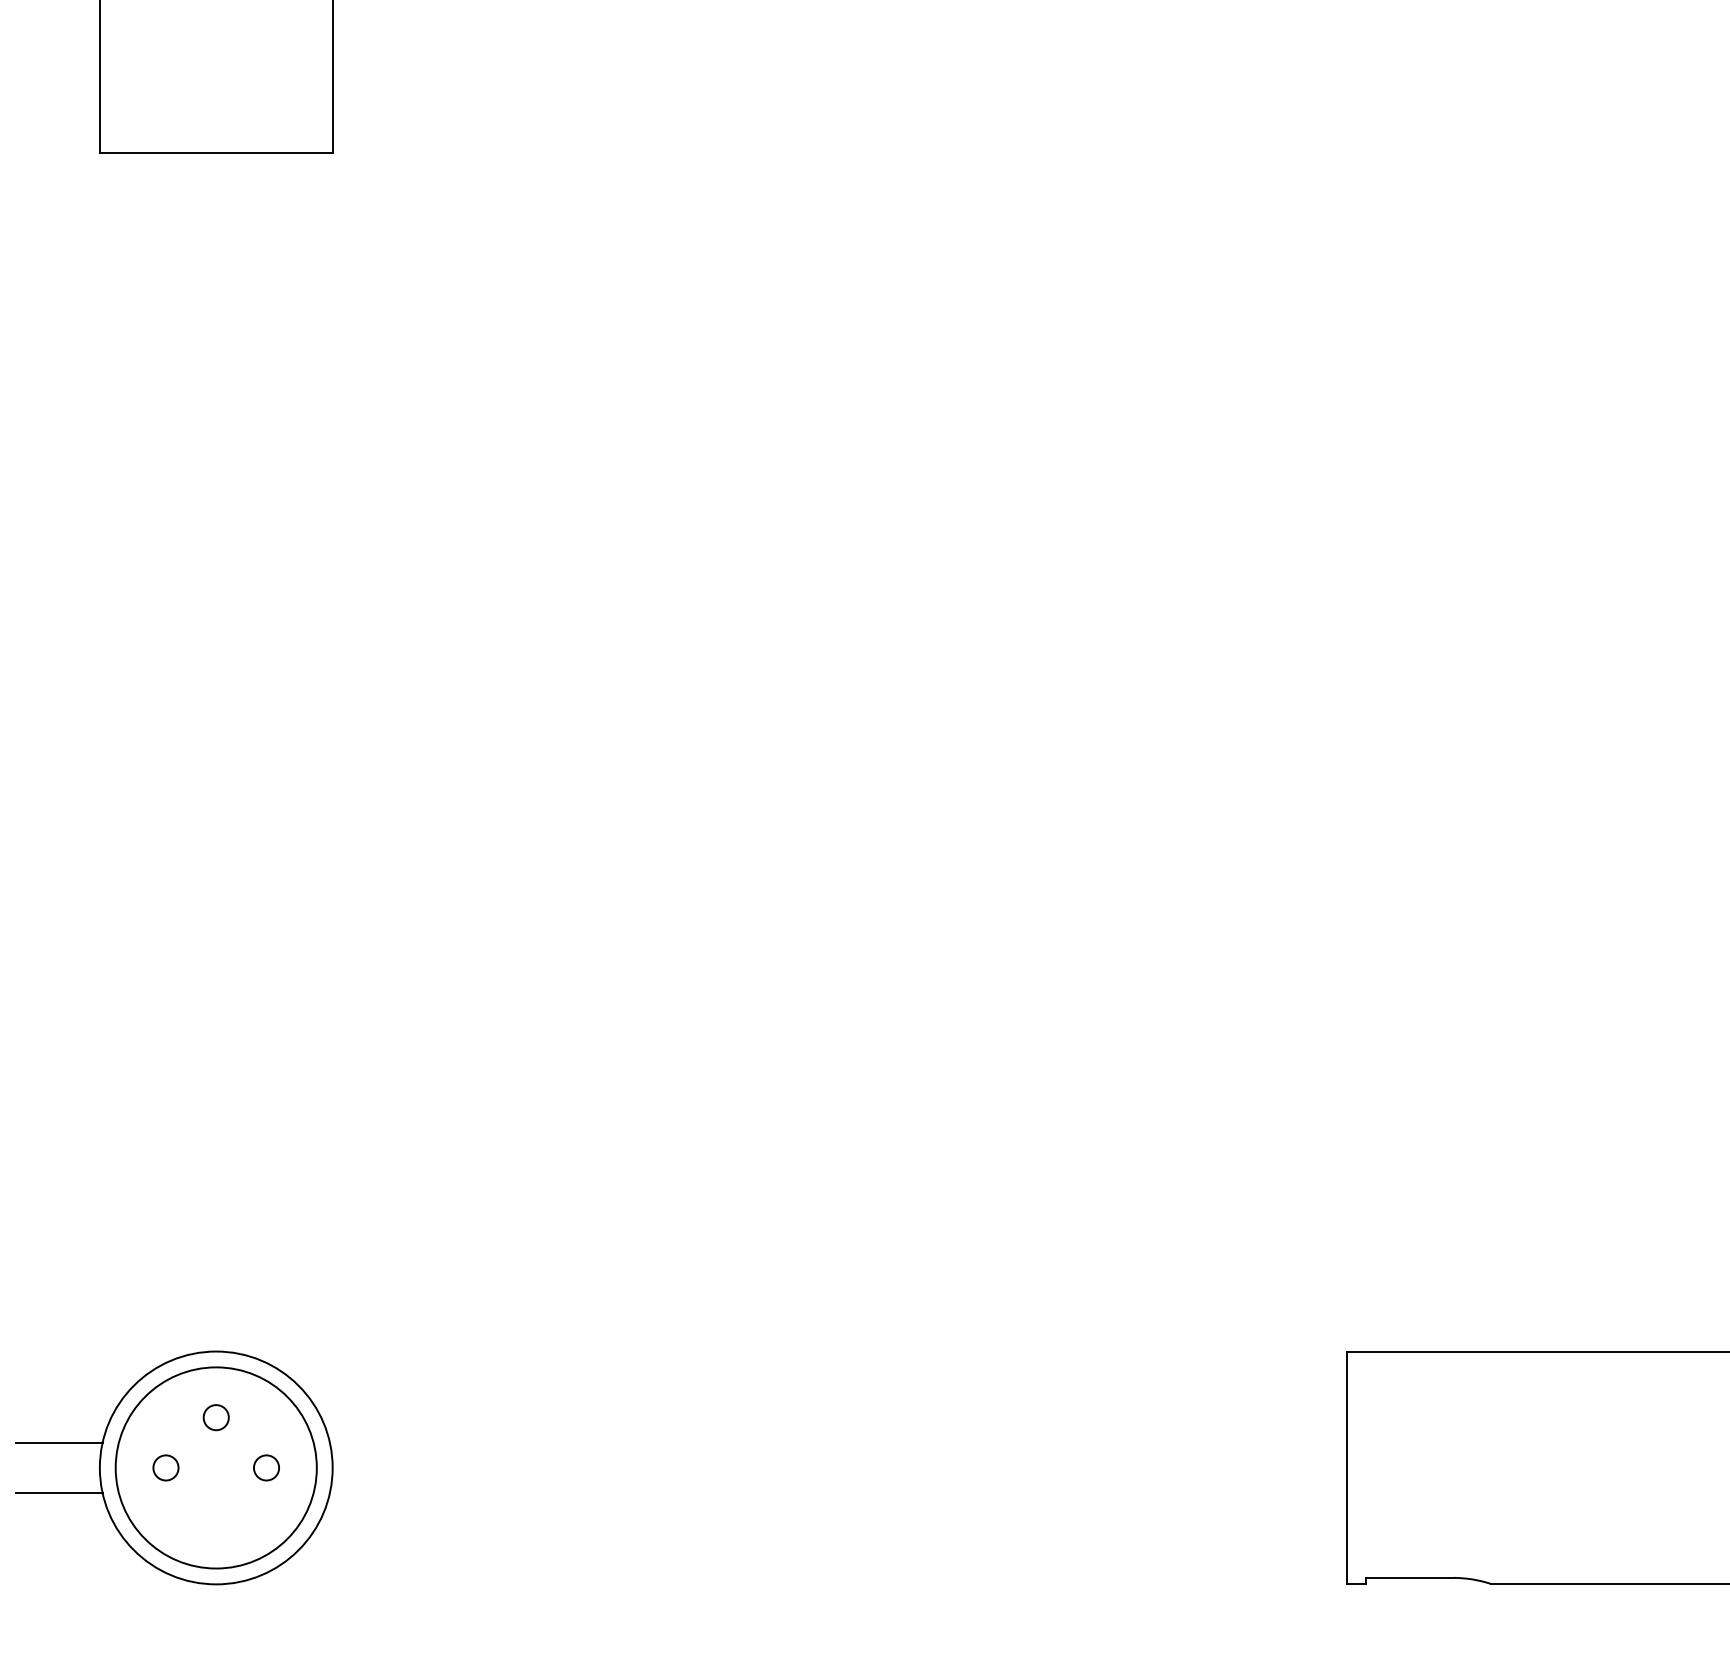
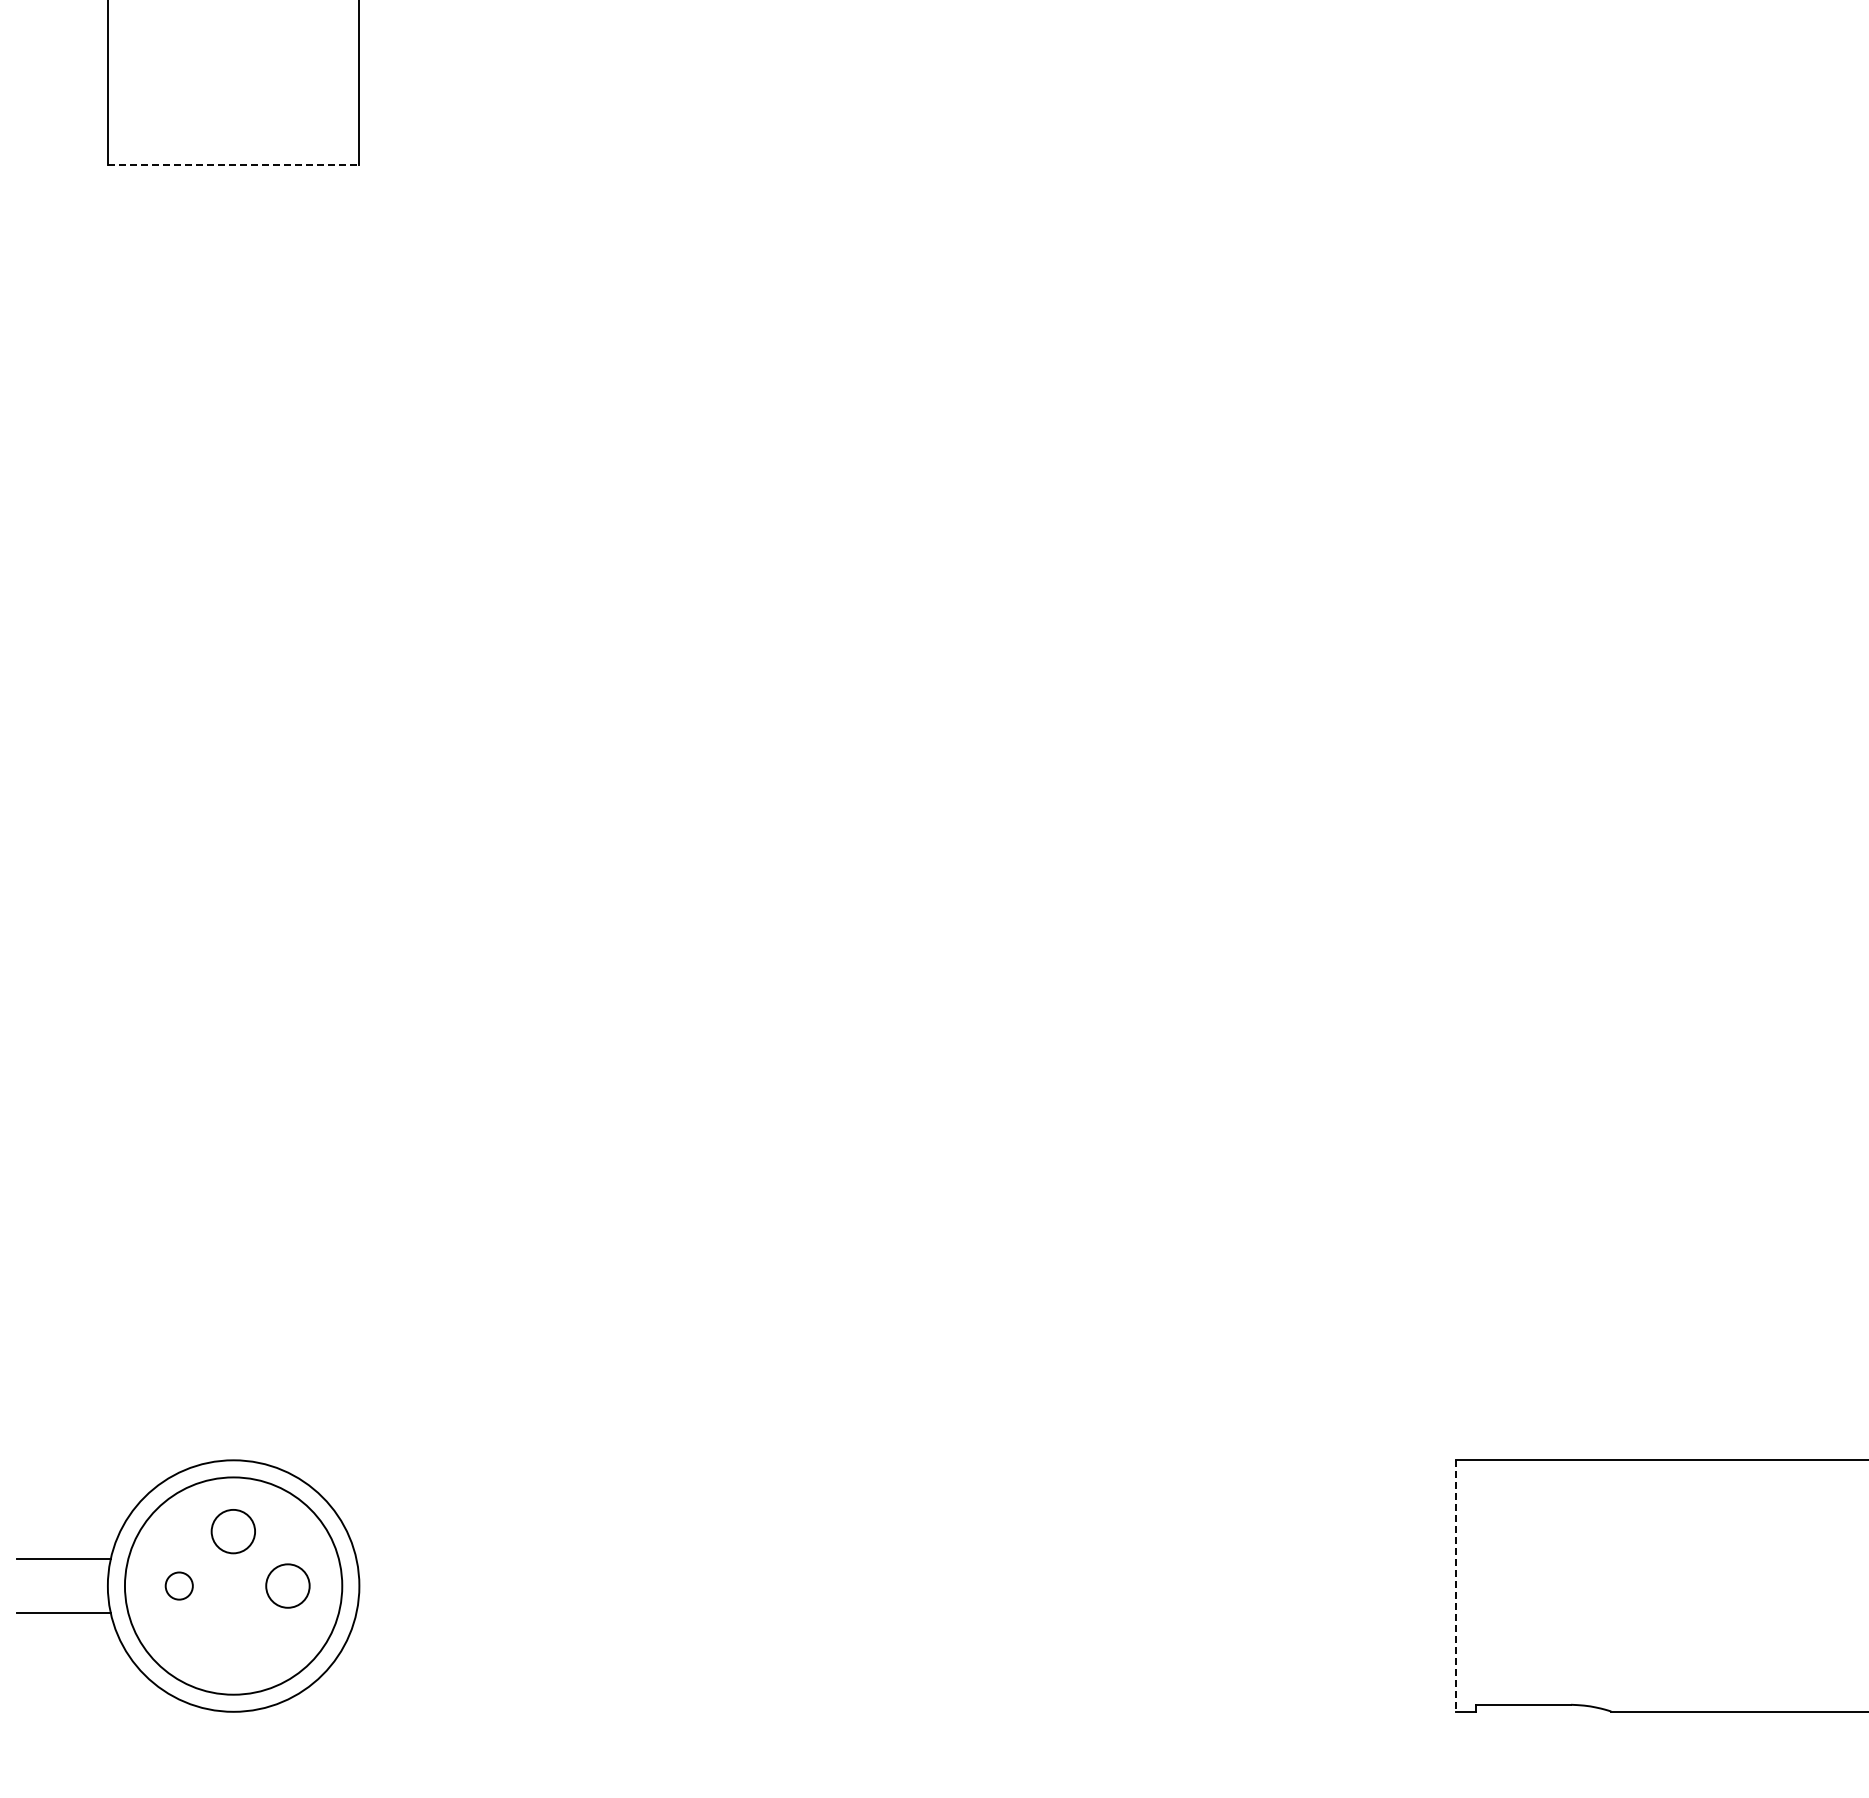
line: (216, 153) -> (233, 165), solid -> dashed
circle: (216, 1417) -> (233, 1531), size x1.6
circle: (266, 1467) -> (287, 1585), size x1.6
line: (1347, 1467) -> (1455, 1585), solid -> dashed

